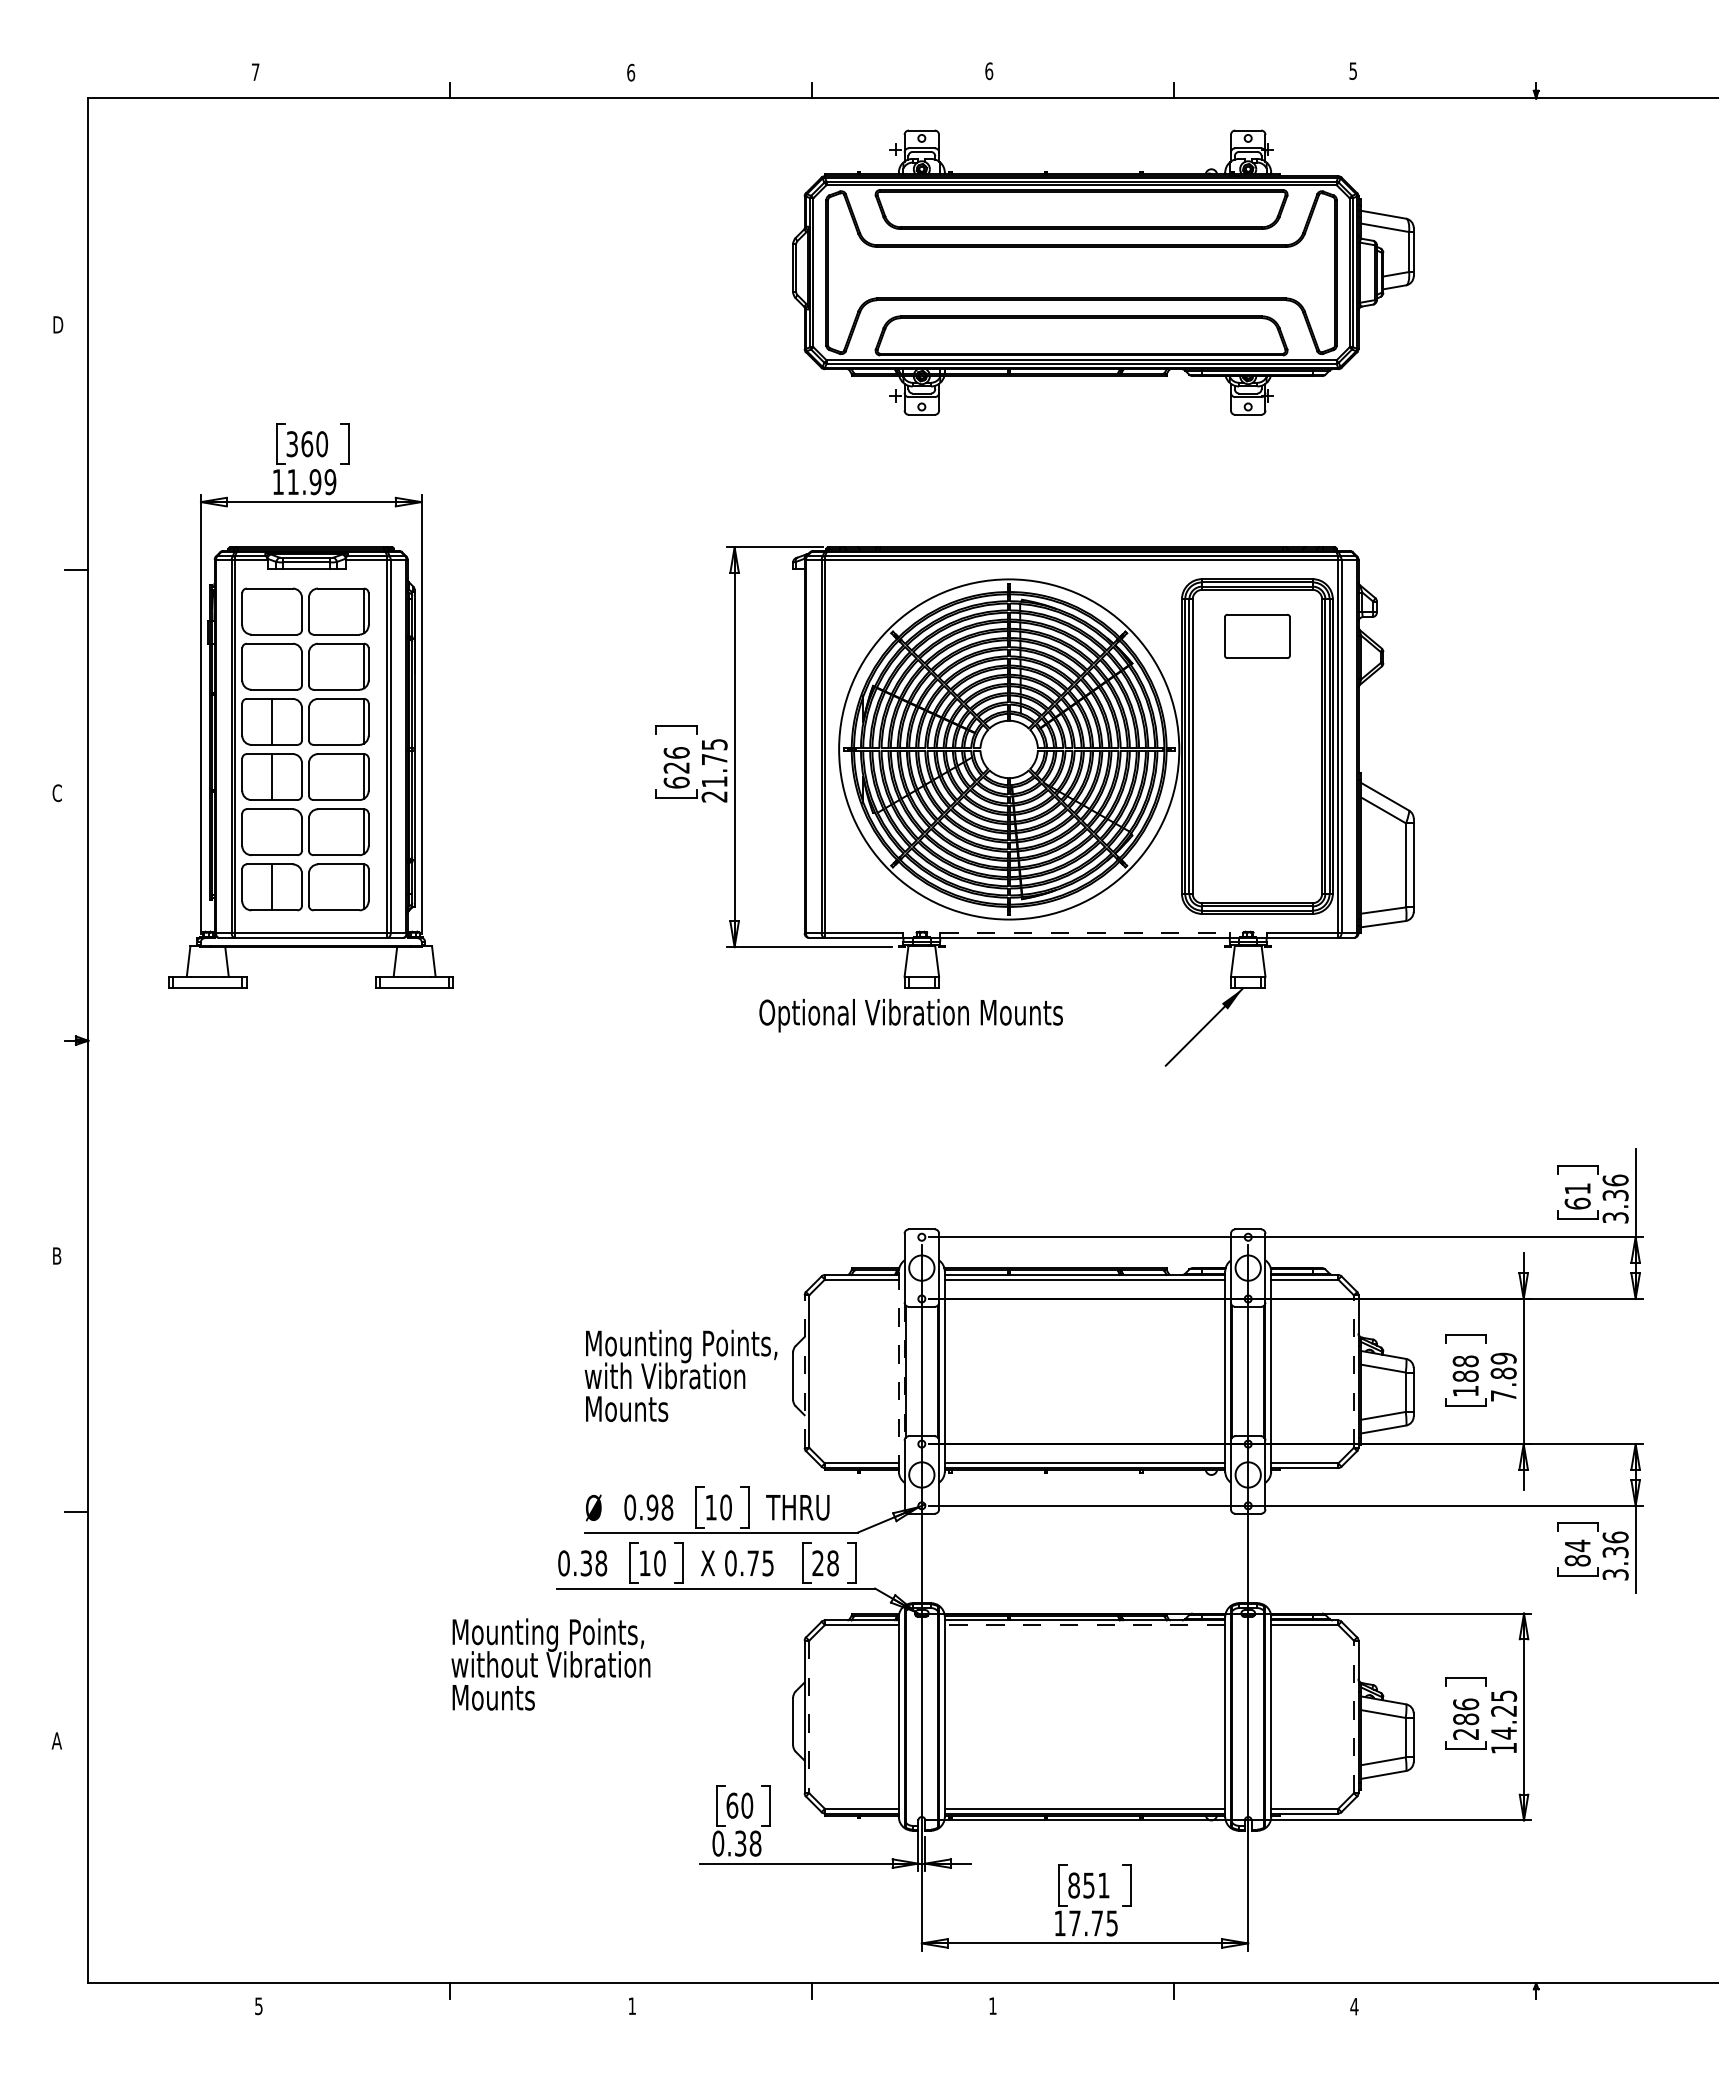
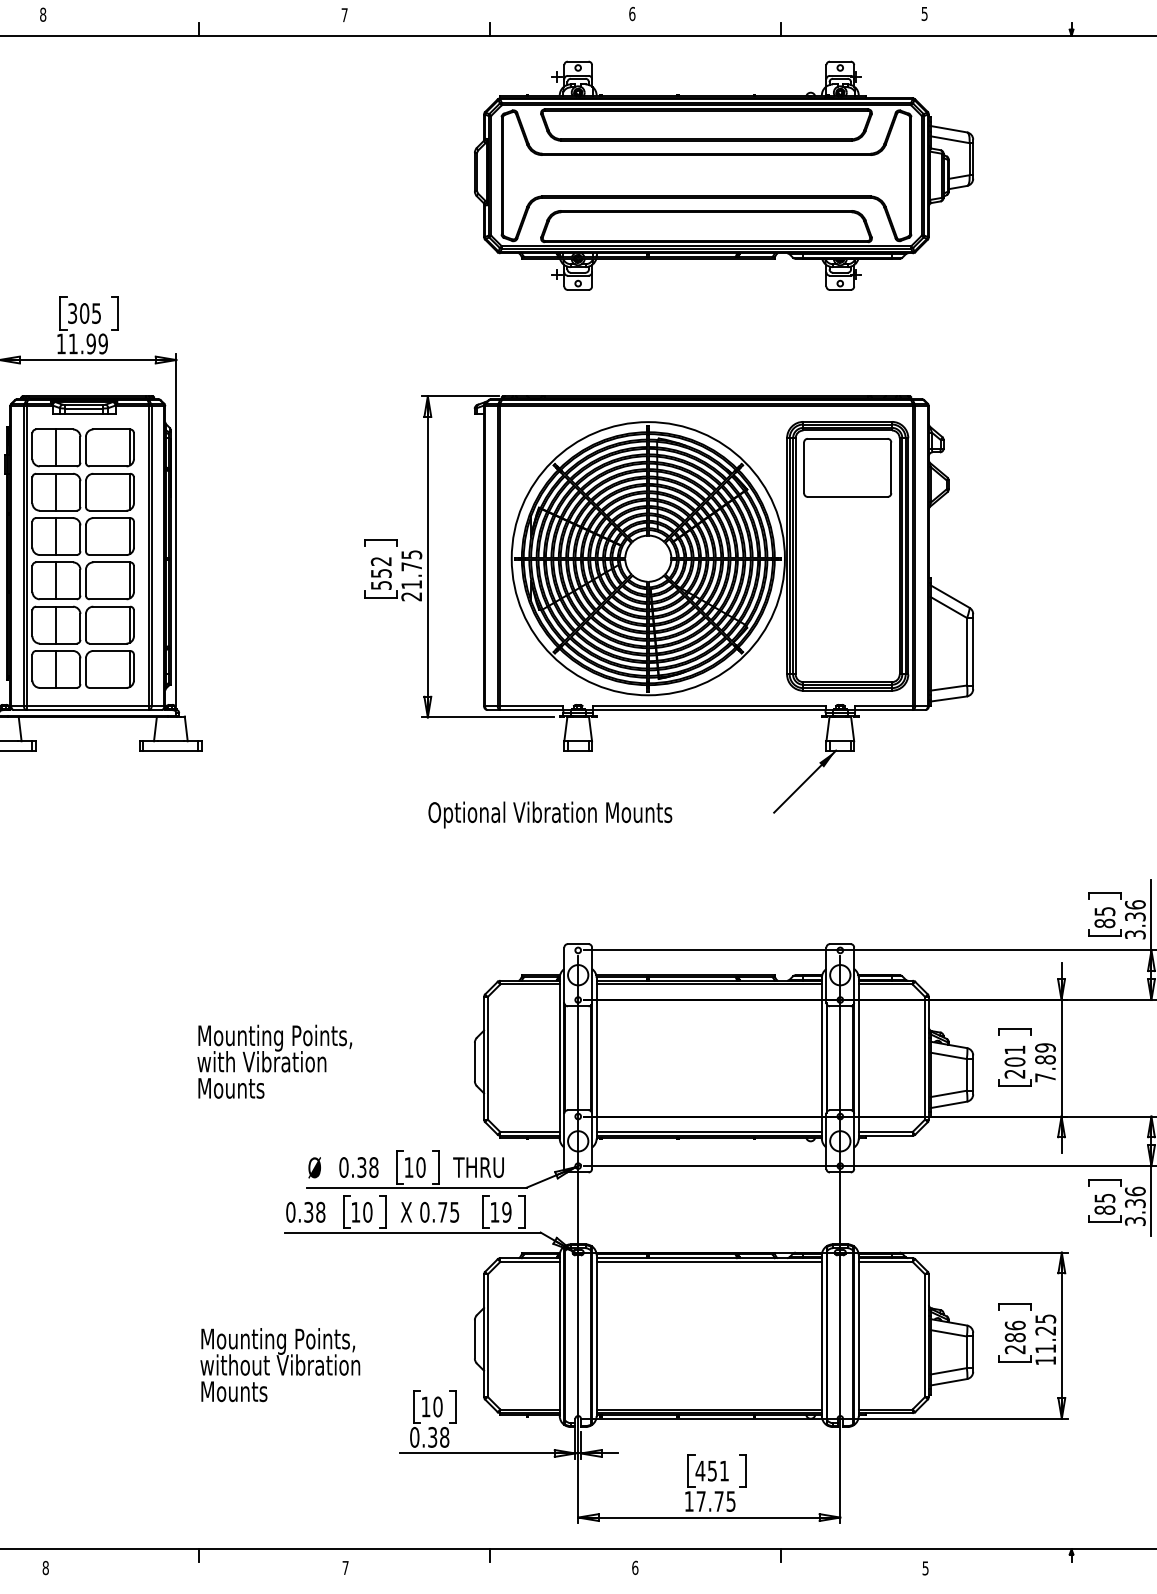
text: (255, 72) -> (43, 15), 7 -> 8
text: (631, 72) -> (345, 15), 6 -> 7
text: (314, 444) -> (90, 313), 360 -> 305
line: (271, 611) -> (55, 447), added
part: (1257, 636) -> (847, 467), size x1.67
line: (271, 666) -> (55, 492), added
text: (676, 767) -> (381, 573), 626 -> 552
line: (271, 832) -> (55, 625), added
line: (1085, 933) -> (709, 706), dashed -> solid
text: (910, 1015) -> (549, 814), moved
text: (1577, 1196) -> (1104, 917), 61 -> 85
line: (804, 1371) -> (483, 1058), dashed -> solid
line: (898, 1371) -> (559, 1058), dashed -> solid
line: (1353, 1371) -> (924, 1058), dashed -> solid
line: (904, 1372) -> (564, 1059), dashed -> solid
text: (680, 1375) -> (274, 1061), moved
text: (1465, 1375) -> (1014, 1061), 188 -> 201
text: (652, 1507) -> (361, 1167), 0.98 -> 0.38
text: (1577, 1545) -> (1104, 1197), 84 -> 85
text: (825, 1563) -> (500, 1212), 28 -> 19
line: (1084, 1625) -> (708, 1262), dashed -> solid
text: (550, 1664) -> (279, 1365), moved
line: (1353, 1716) -> (924, 1335), dashed -> solid
line: (809, 1717) -> (487, 1336), dashed -> solid
text: (1503, 1733) -> (1045, 1348), 14.25 -> 11.25
text: (732, 1805) -> (426, 1406), 60 -> 10
text: (1073, 1885) -> (699, 1471), 851 -> 451
text: (631, 2005) -> (345, 1567), 1 -> 7
text: (992, 2005) -> (634, 1567), 1 -> 6
text: (258, 2006) -> (45, 1568), 5 -> 8
text: (1354, 2006) -> (925, 1568), 4 -> 5

